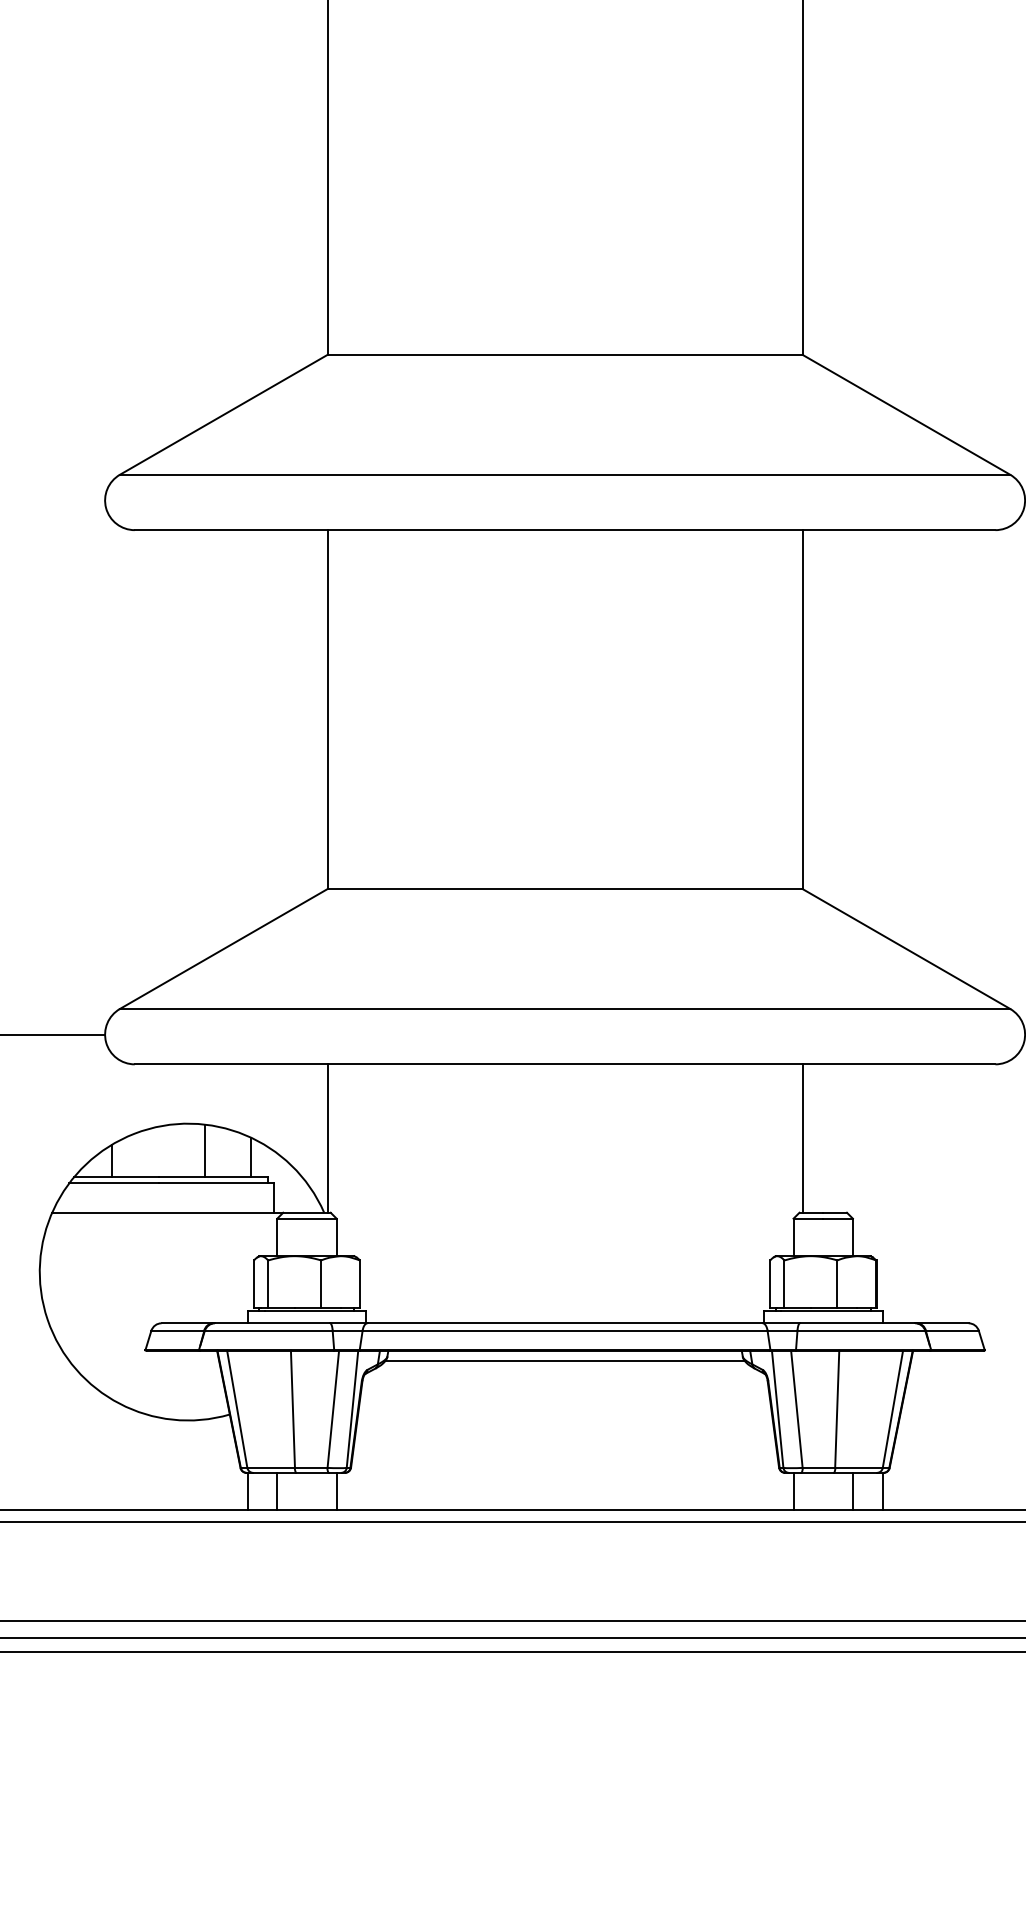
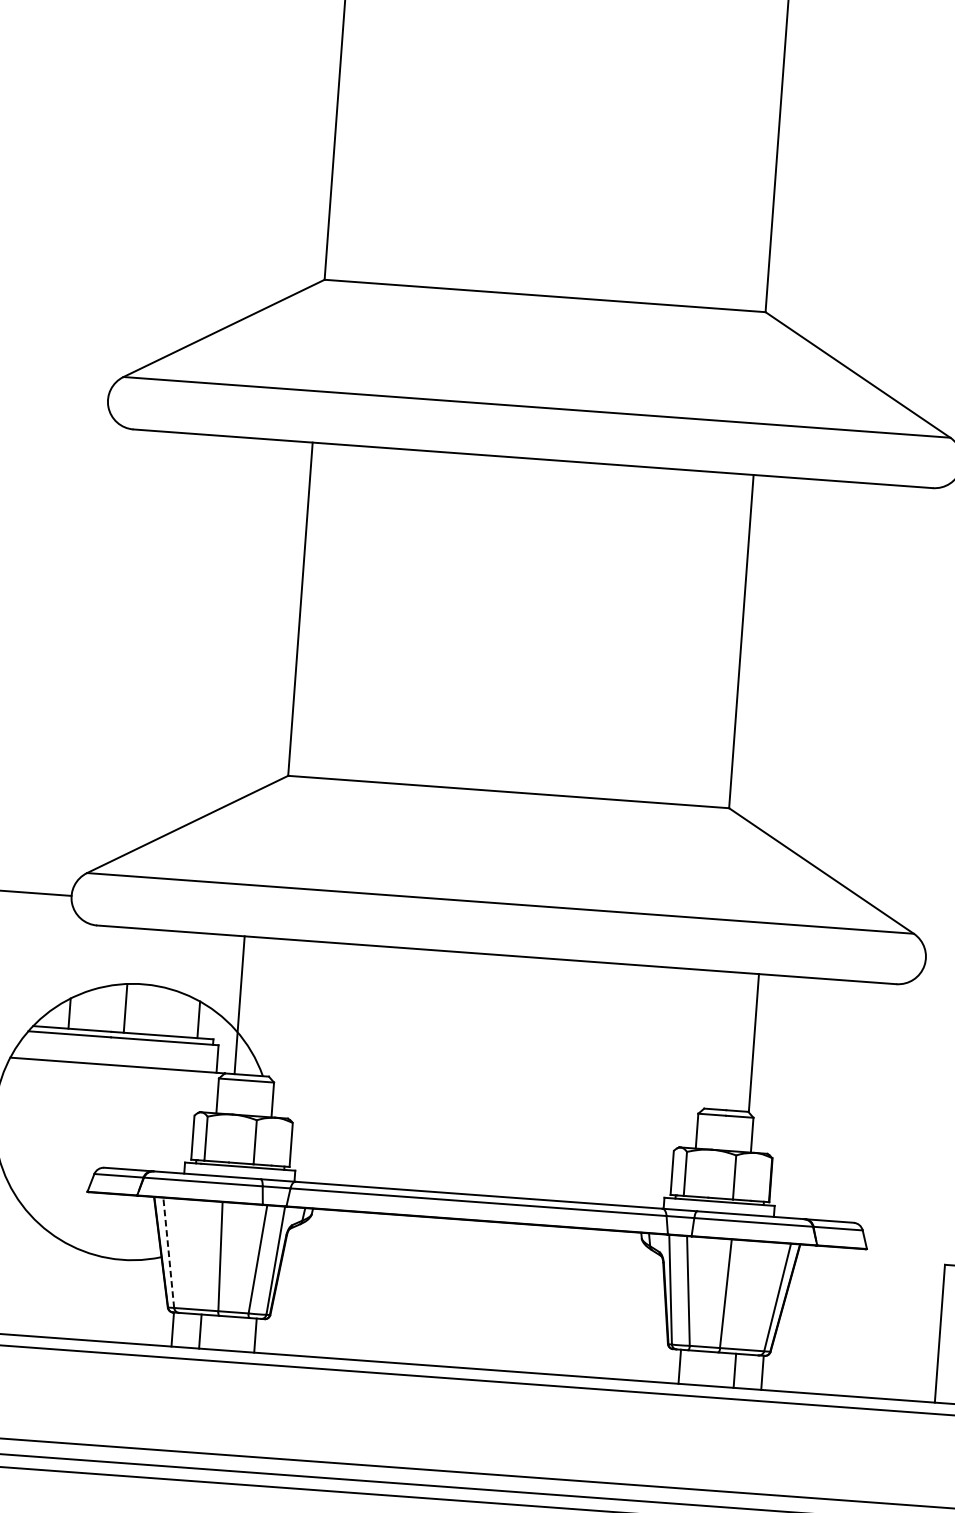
line: (327, 1138) -> (239, 1005), moved
line: (802, 1138) -> (753, 1042), moved
line: (204, 1150) -> (125, 1008), moved
line: (565, 1361) -> (476, 1230), removed
line: (237, 1409) -> (168, 1253), solid -> dashed

